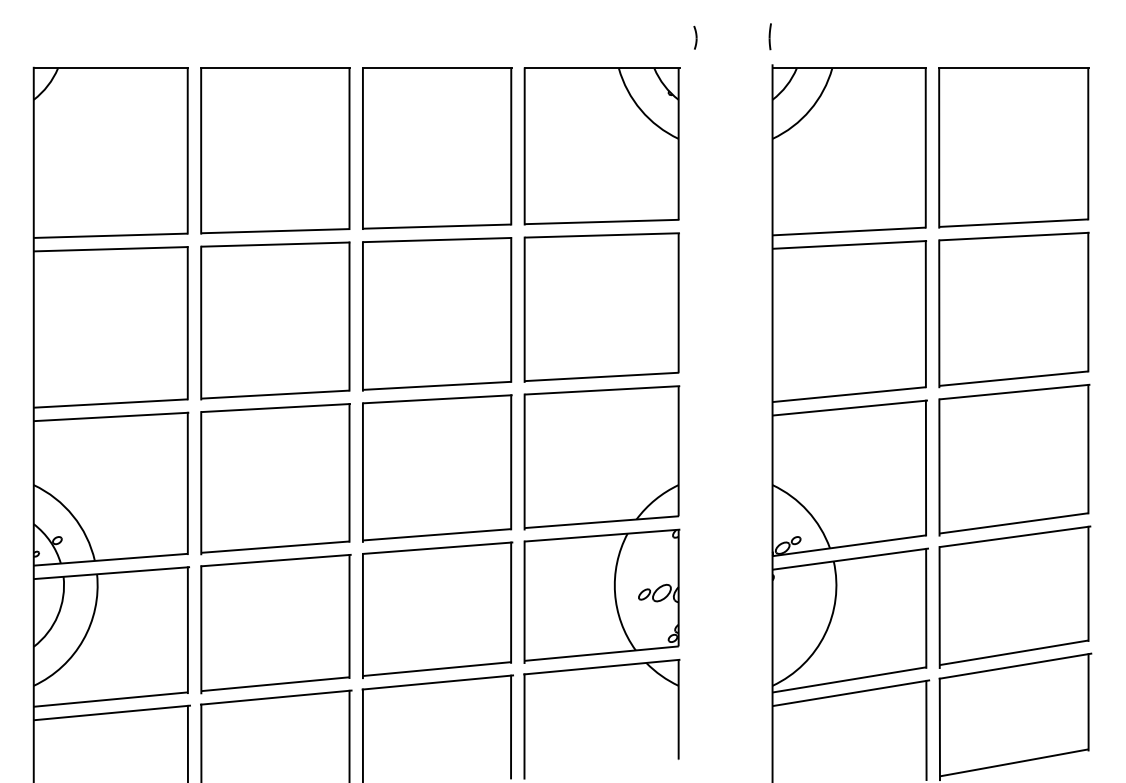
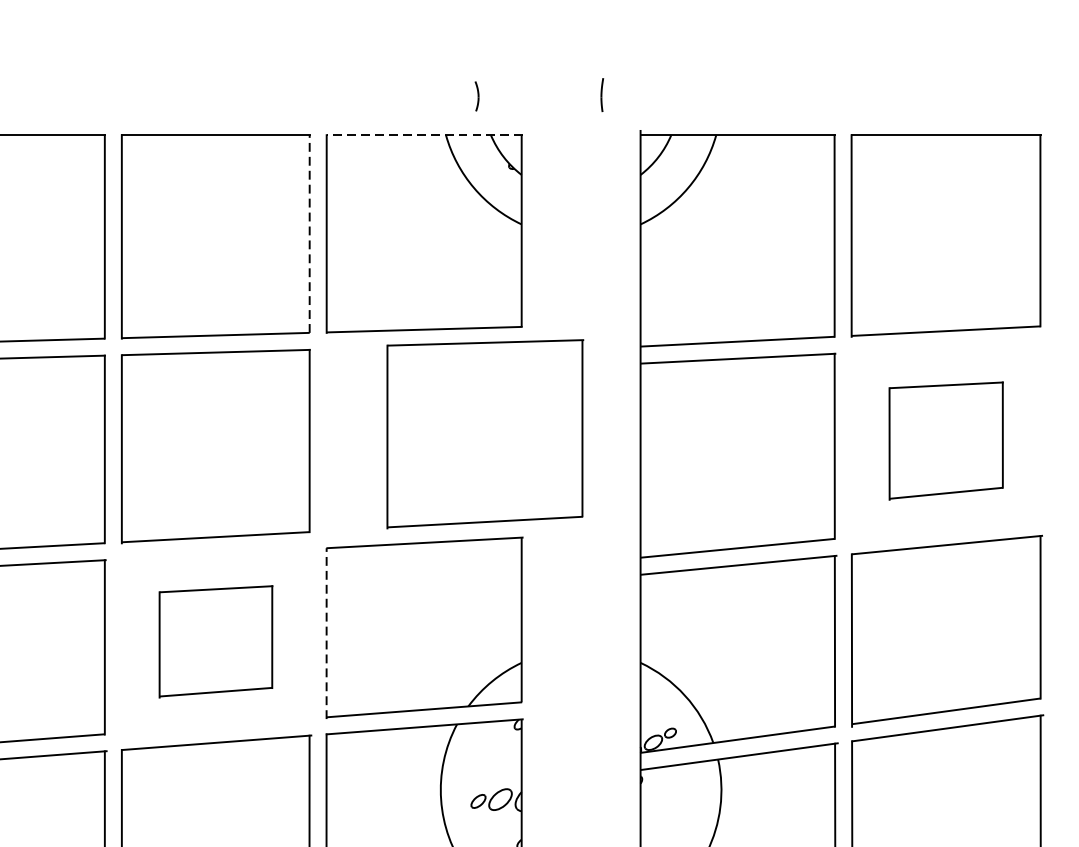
line: (769, 36) -> (601, 94), moved
part: (695, 37) -> (477, 96), moved
line: (602, 68) -> (425, 135), solid -> dashed
line: (511, 145) -> (309, 232), solid -> dashed
part: (601, 307) -> (484, 434), moved
part: (1013, 309) -> (945, 440), size x0.6
line: (524, 461) -> (326, 632), solid -> dashed
part: (437, 468) -> (216, 641), size x0.6

